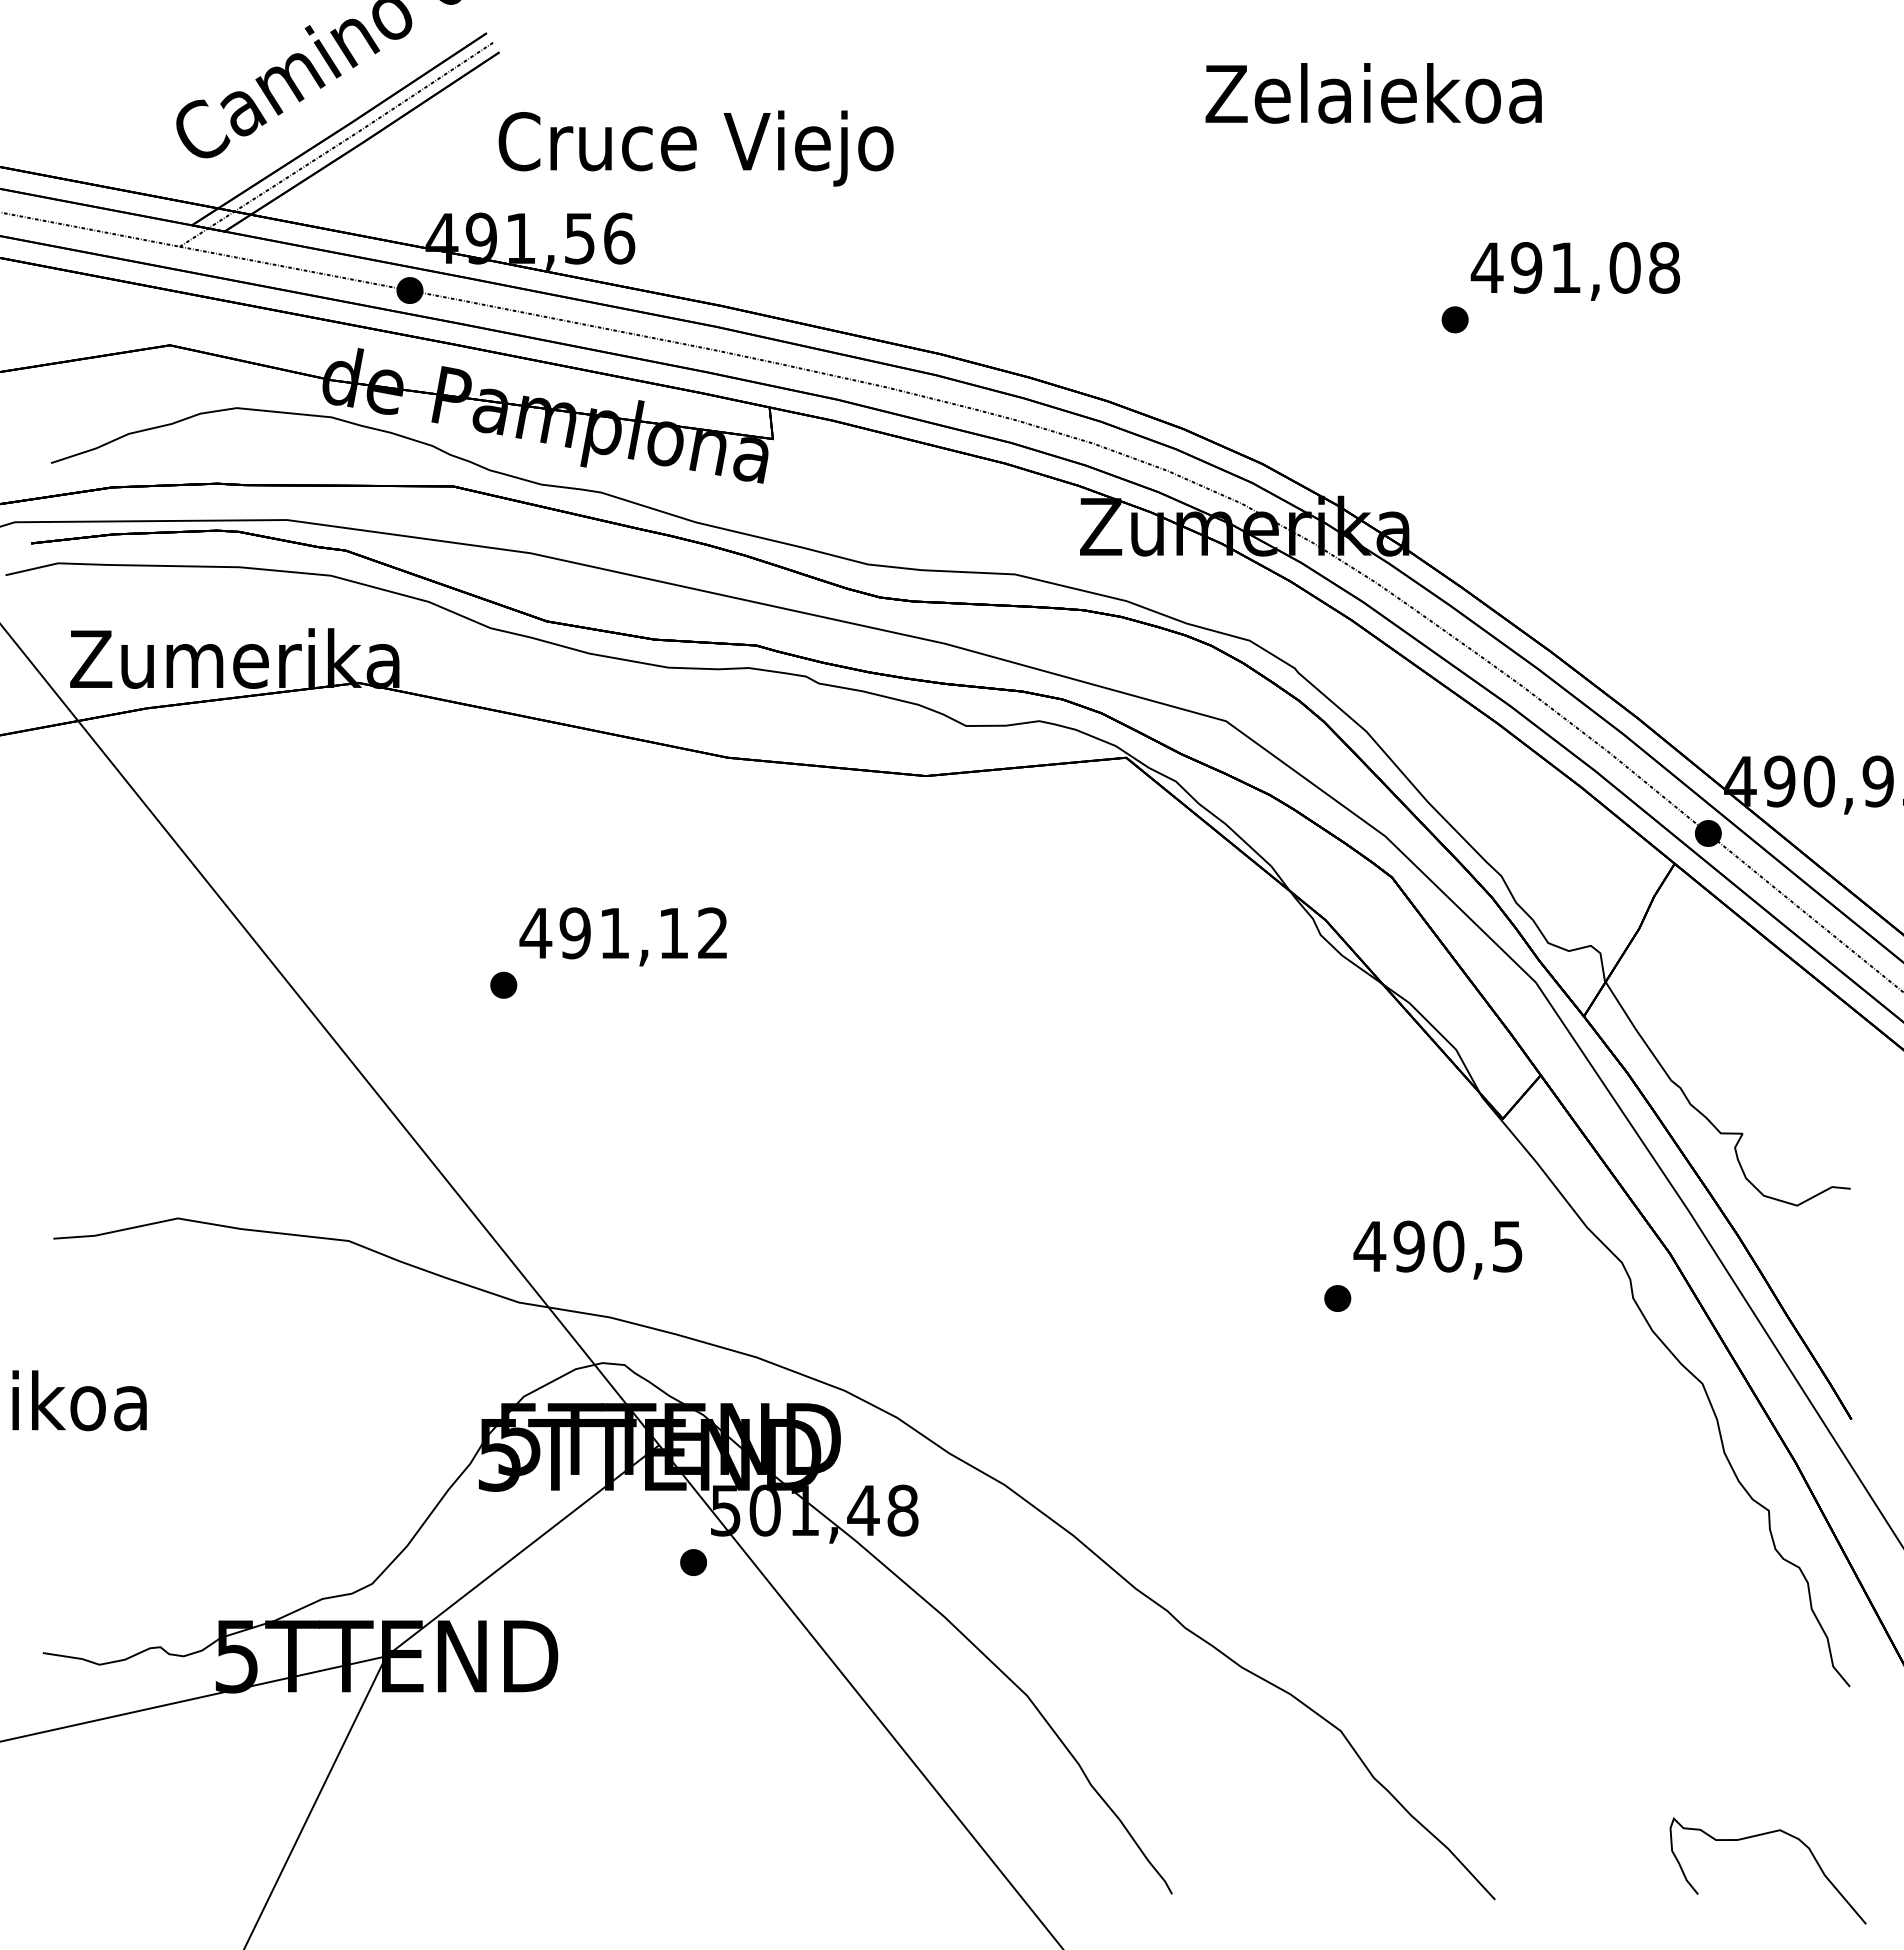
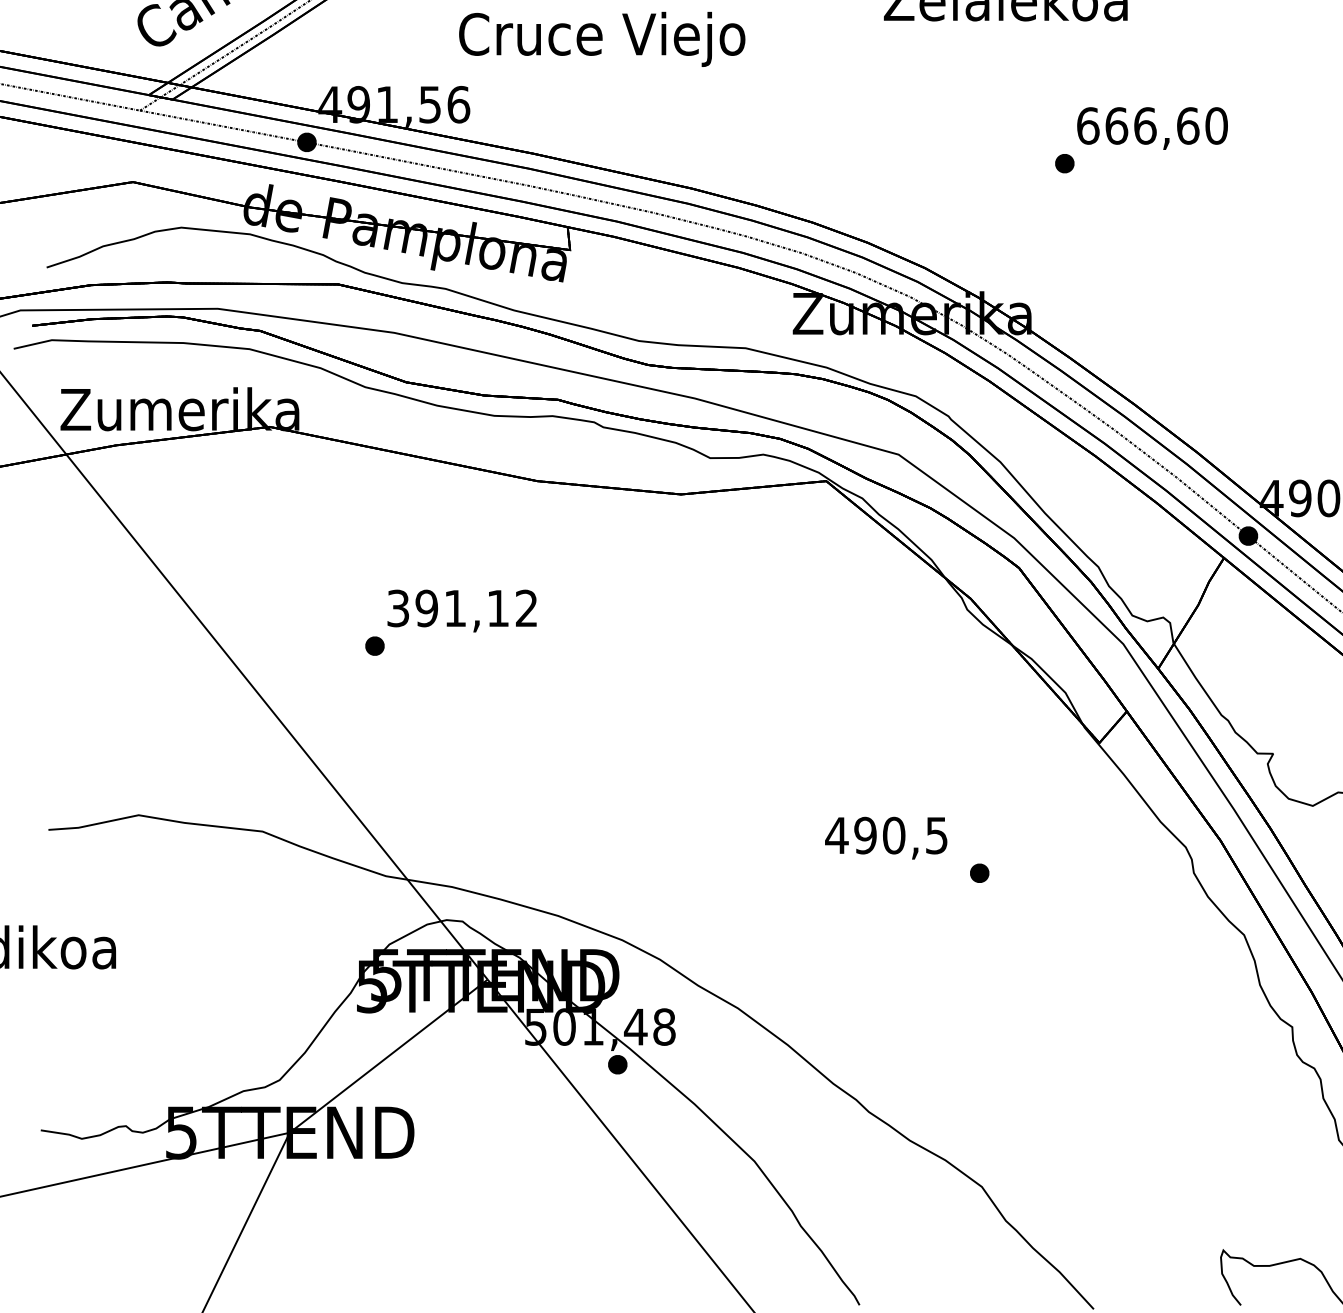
text: (695, 148) -> (601, 39), moved
text: (1575, 267) -> (1152, 125), 491,08 -> 666,60
text: (535, 933) -> (397, 608), 491,12 -> 391,12
text: (1437, 1249) -> (885, 837), moved
part: (693, 1562) -> (617, 1064), moved

